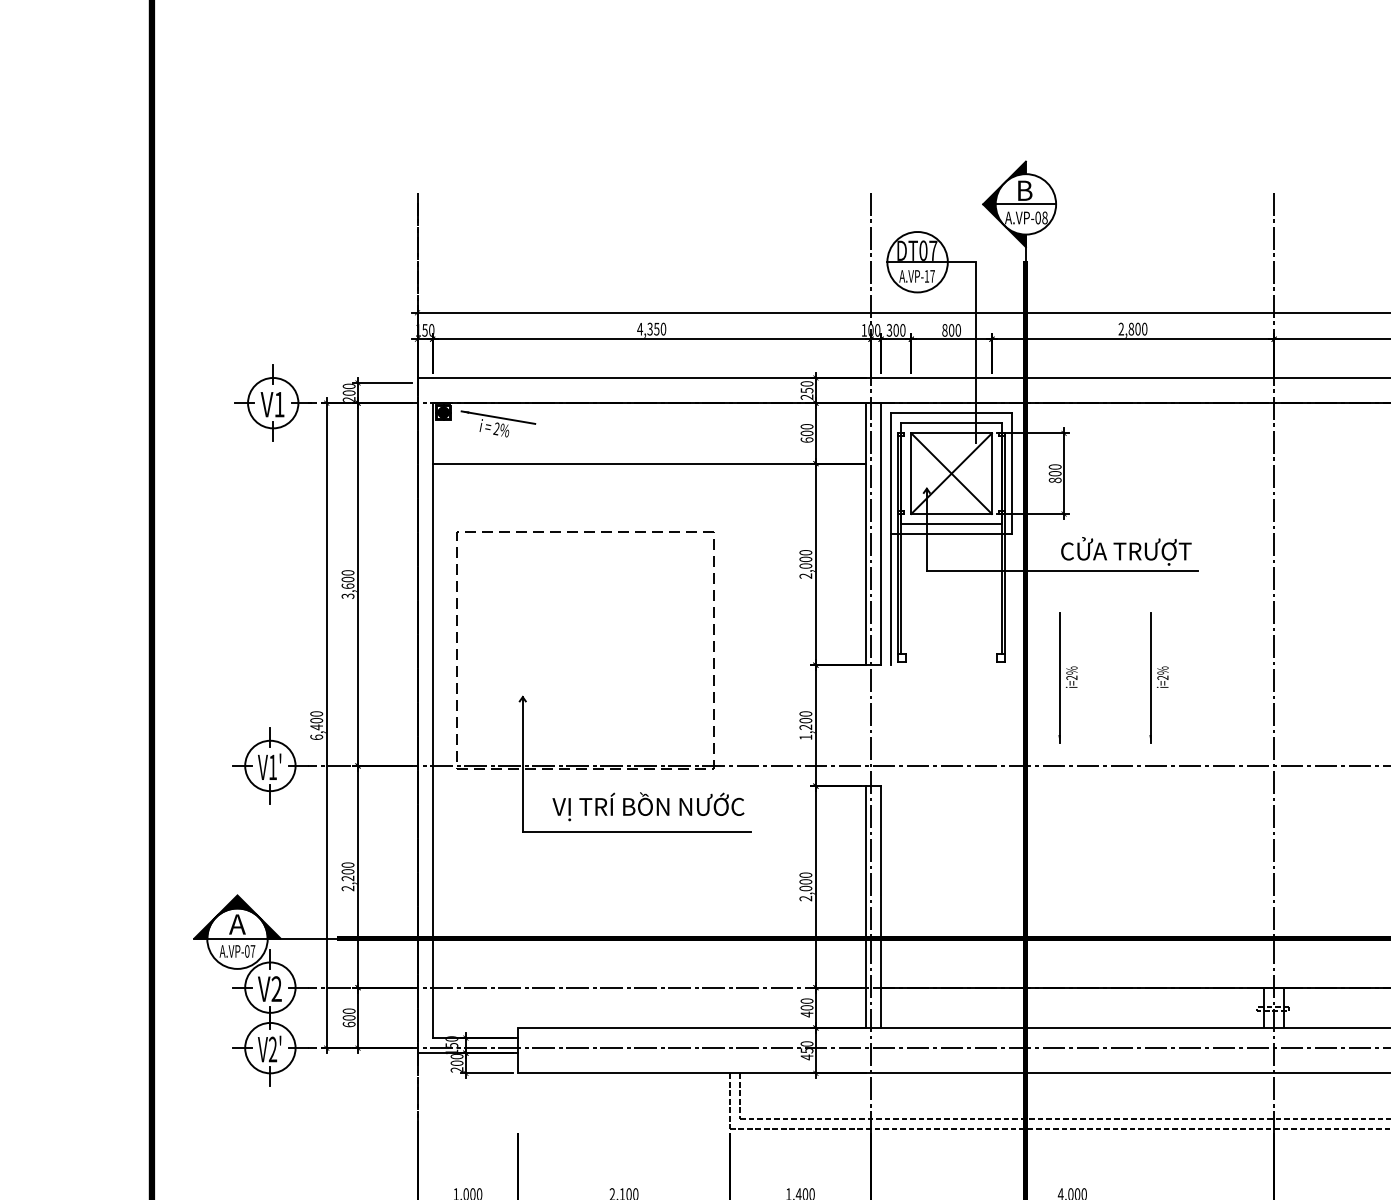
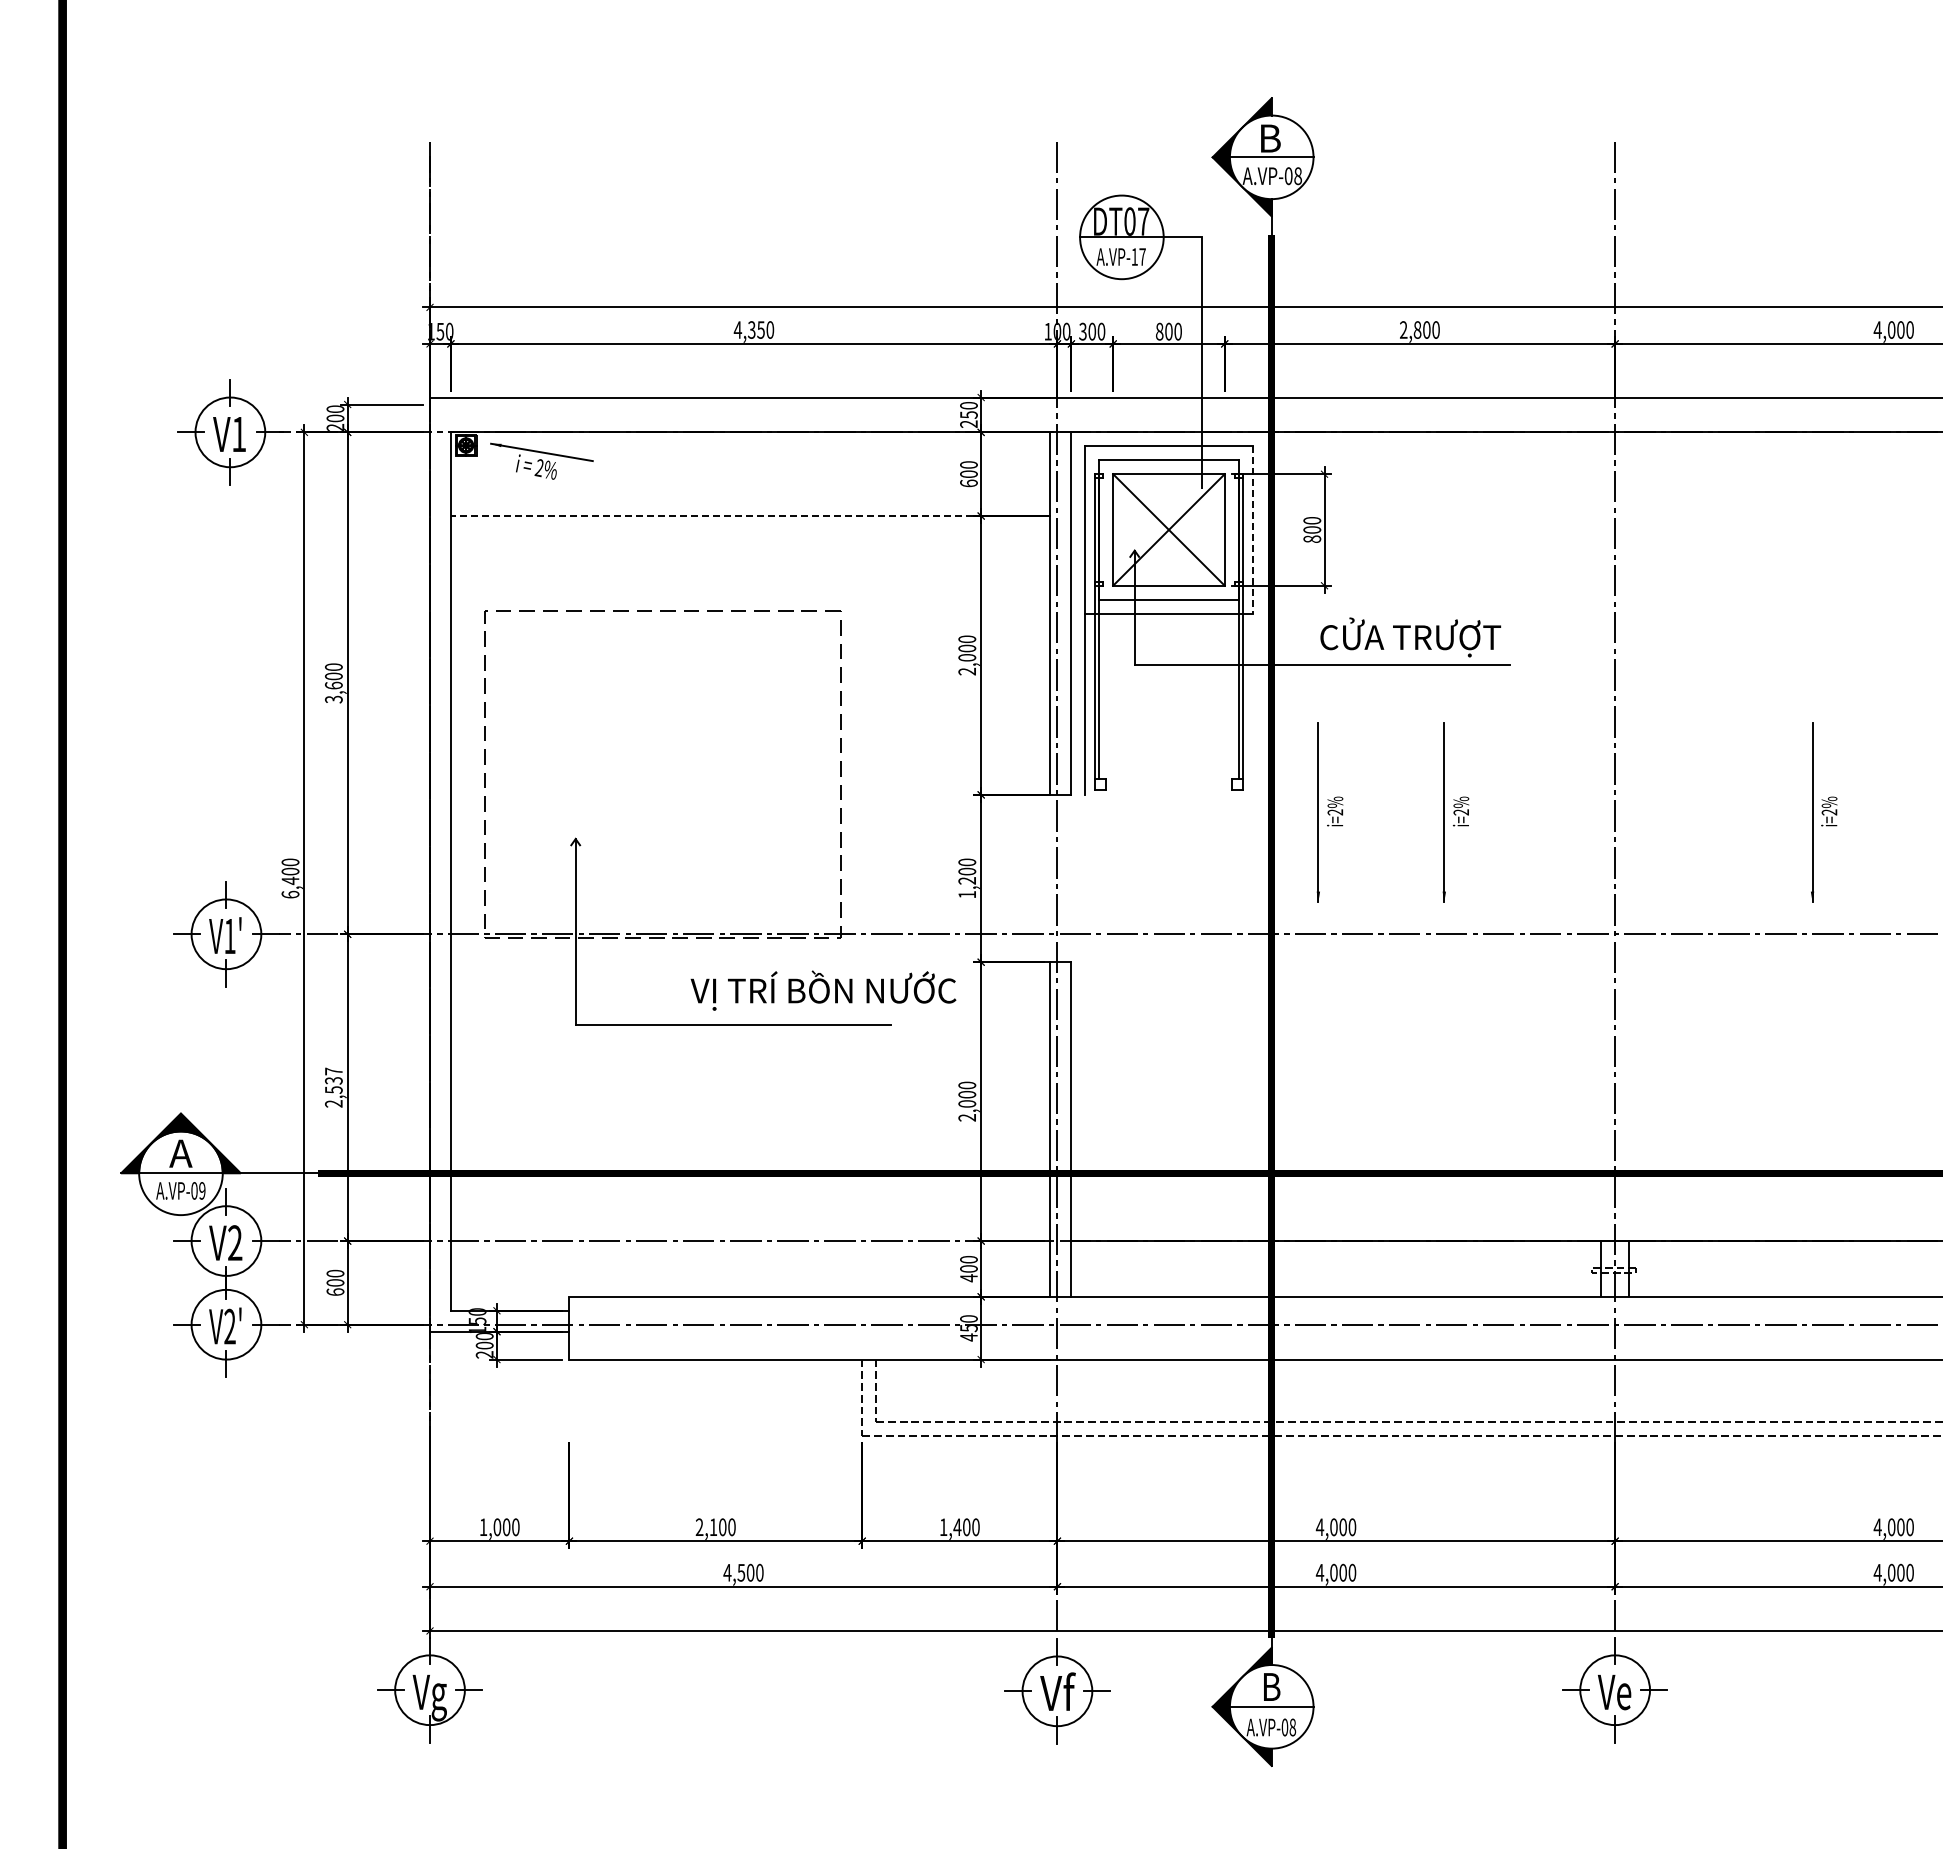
line: (649, 463) -> (750, 516), solid -> dashed
line: (1012, 473) -> (1252, 529), solid -> dashed
text: (648, 806) -> (823, 990), moved
text: (347, 871) -> (333, 1080), 2,200 -> 2,537
text: (253, 951) -> (202, 1190), A.VP-07 -> A.VP-09

